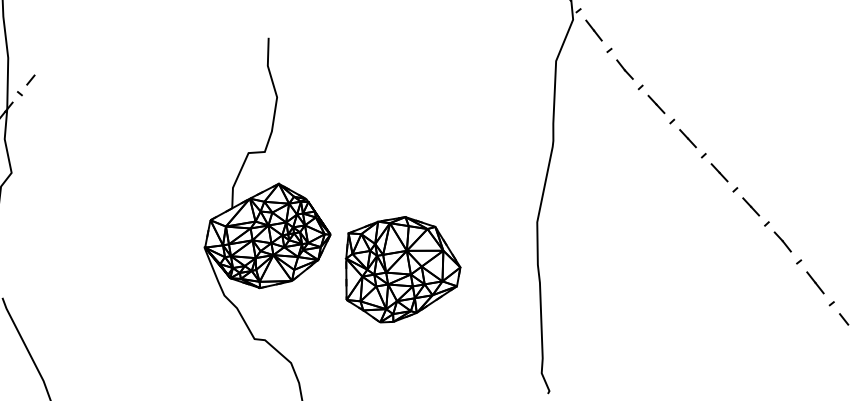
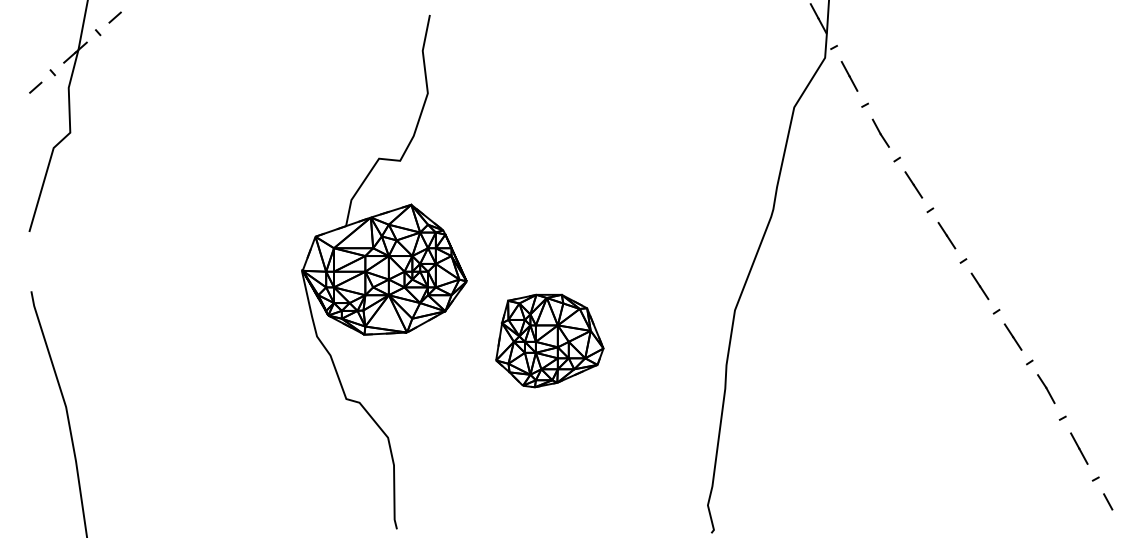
part: (400, 268) -> (549, 340), size x0.7

